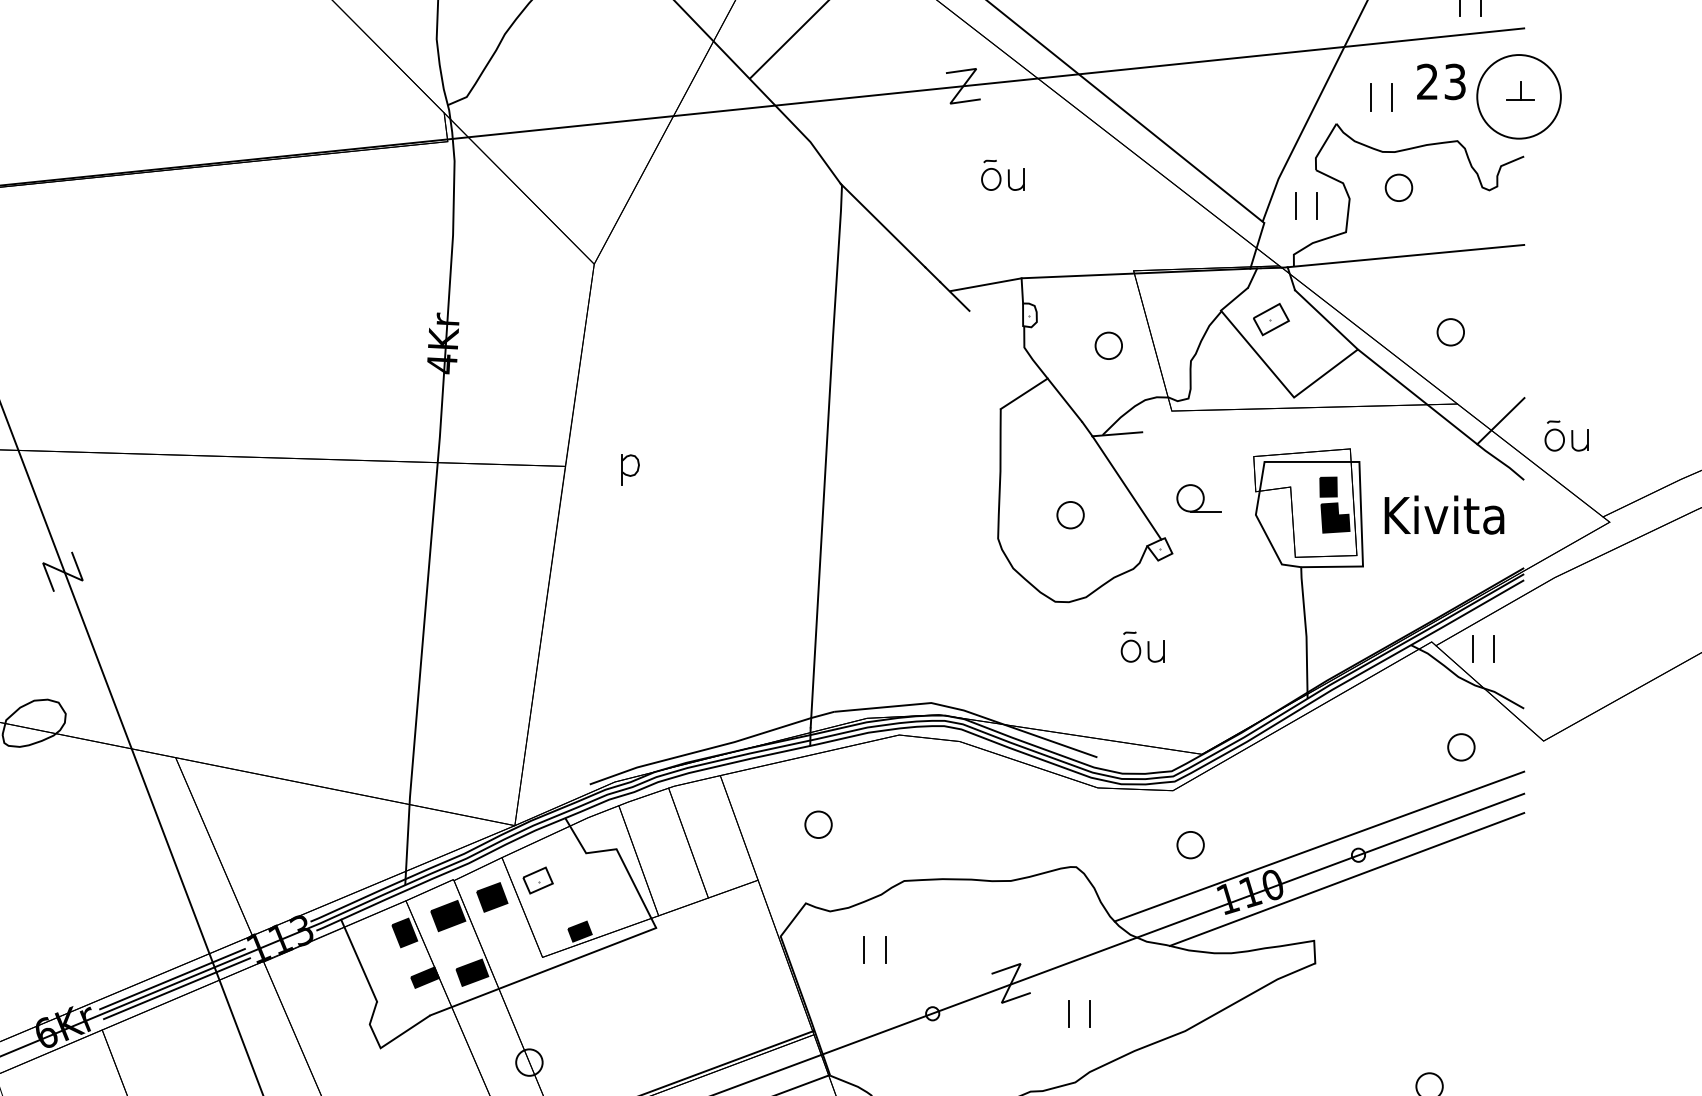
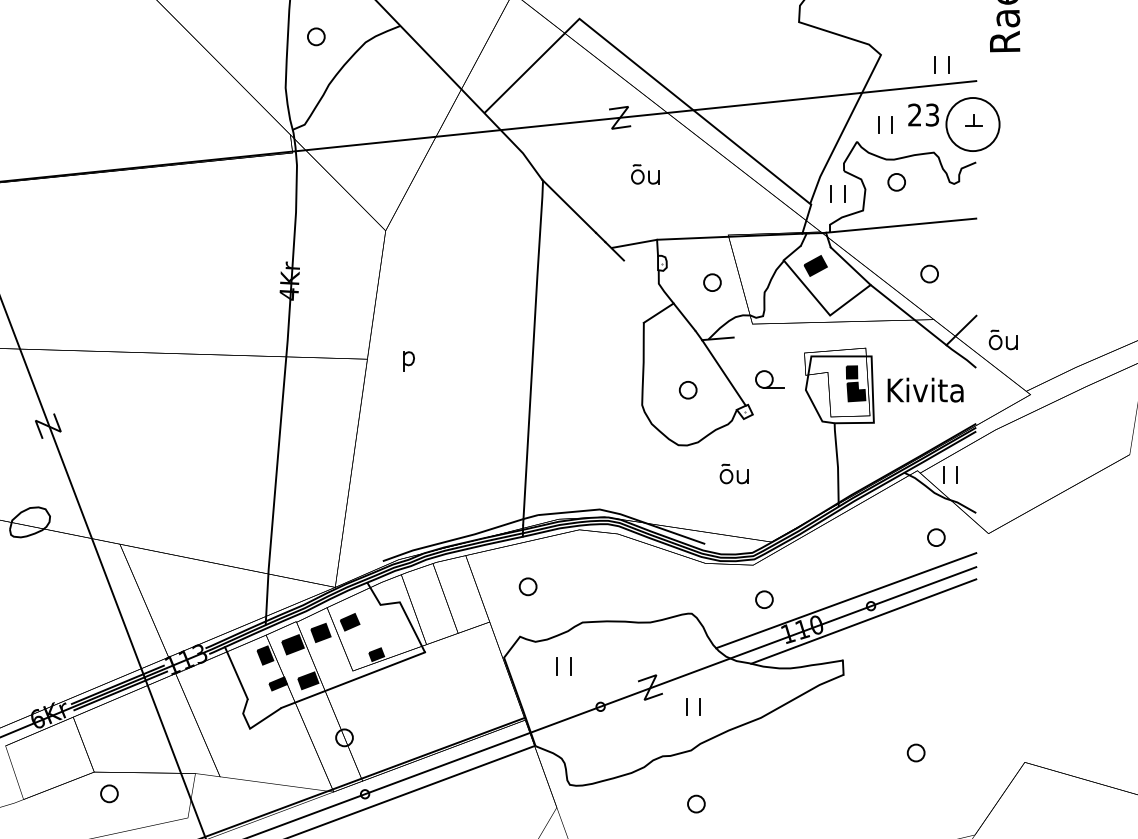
fill: (1271, 318) -> (815, 265), added
fill: (537, 880) -> (349, 622), added

